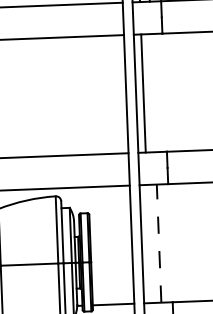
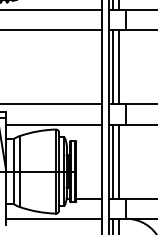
line: (153, 93) -> (119, 67), added
line: (149, 243) -> (113, 161), added
line: (159, 243) -> (119, 161), dashed -> solid

